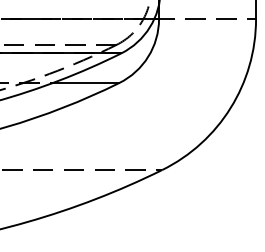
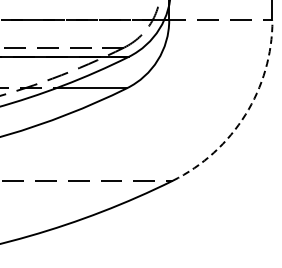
arc: (230, 108) -> (245, 115), solid -> dashed

